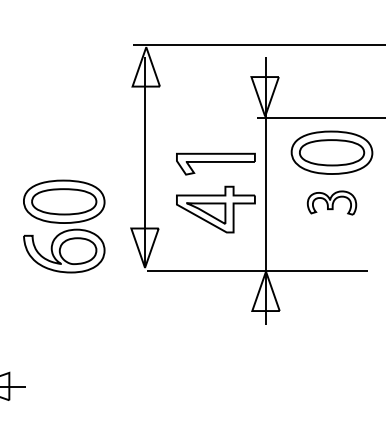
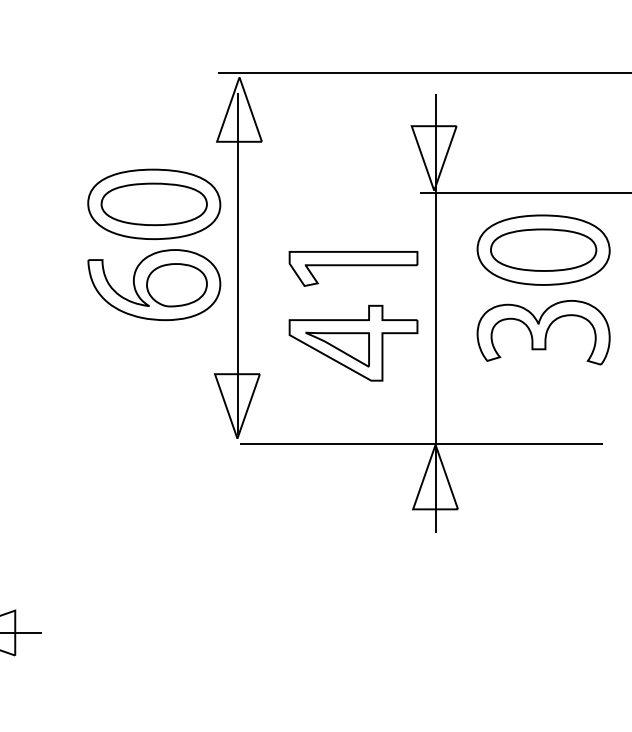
part: (331, 202) -> (542, 331), size x1.67
part: (64, 226) -> (154, 244), moved

